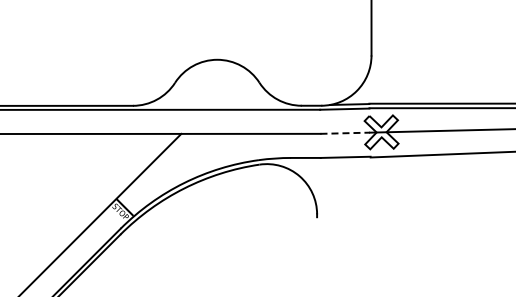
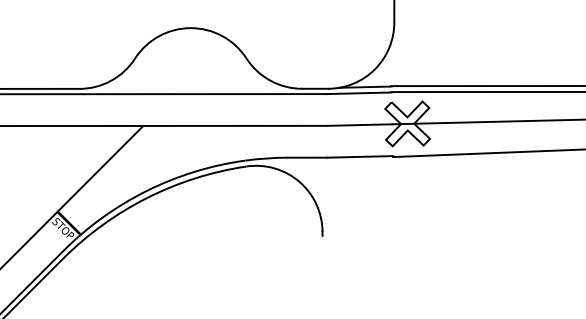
line: (345, 133) -> (359, 125), dashed -> solid

